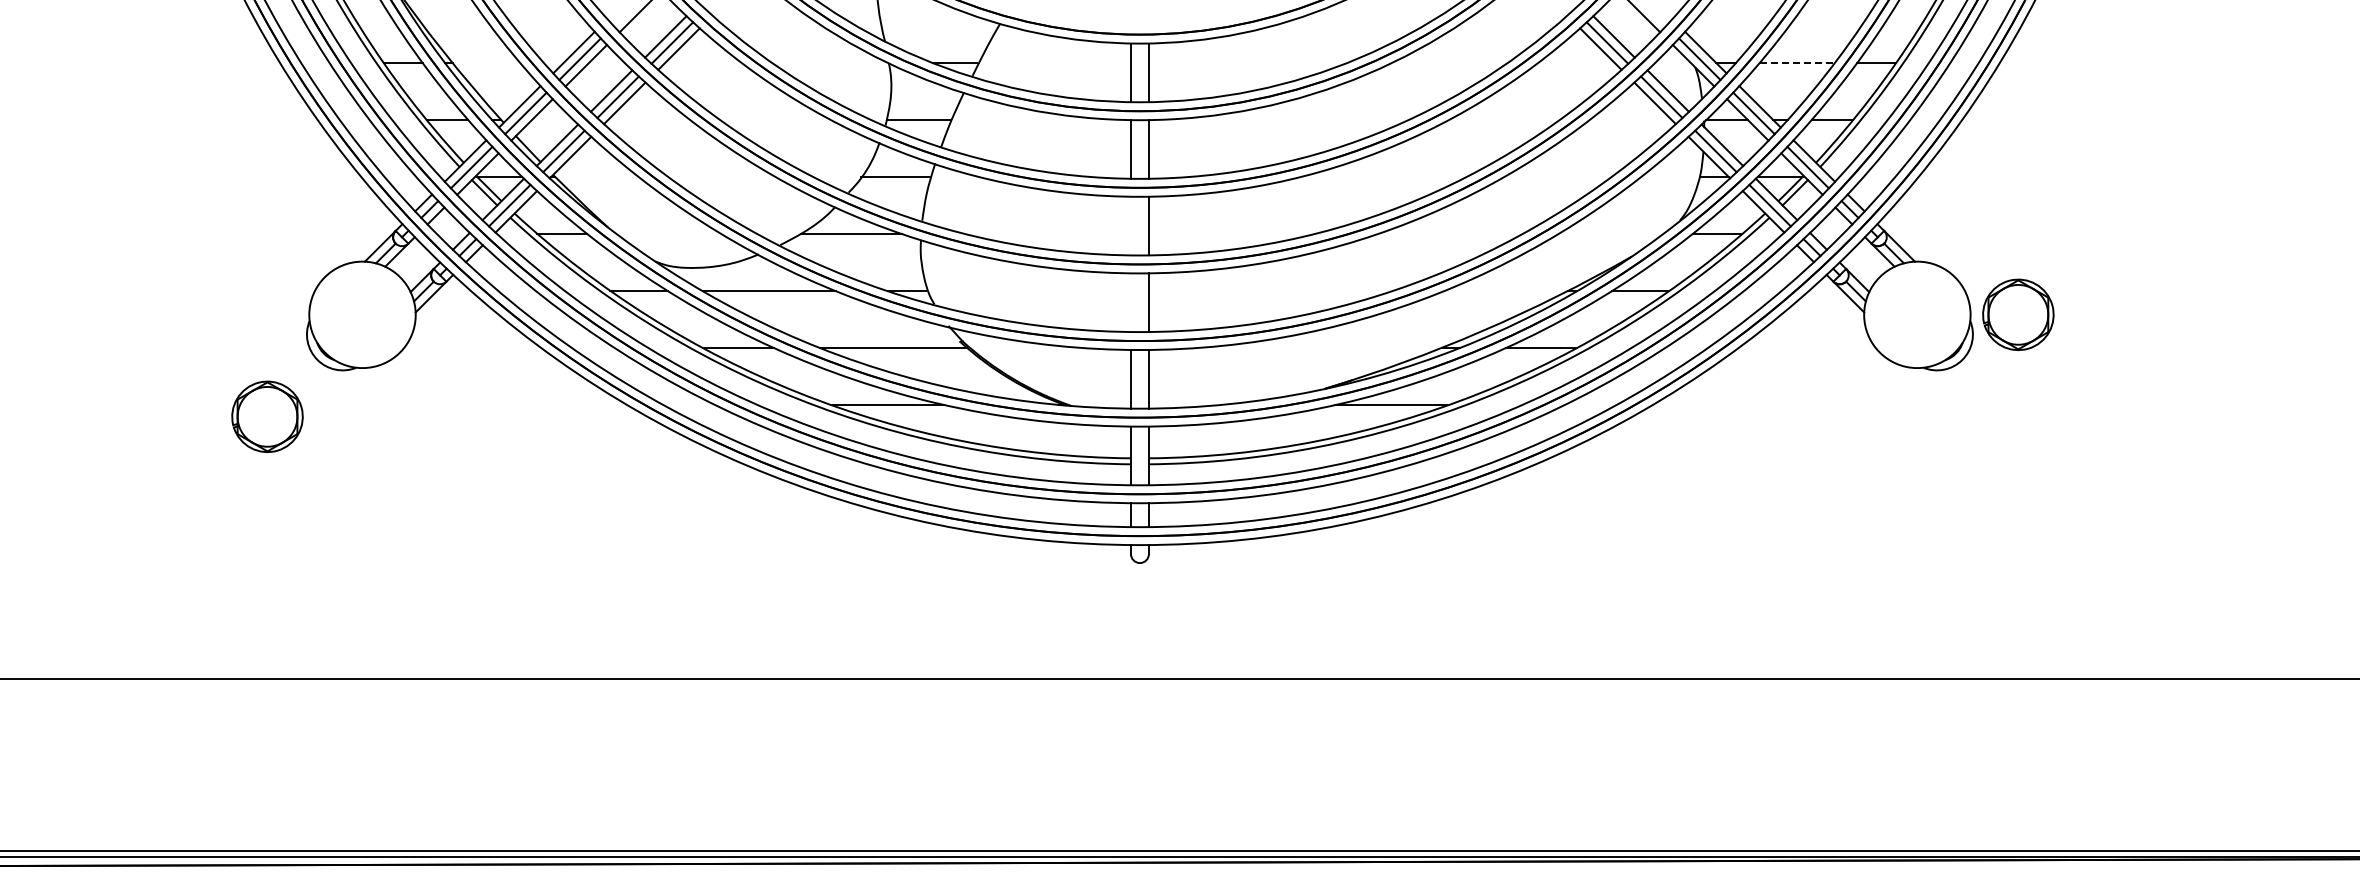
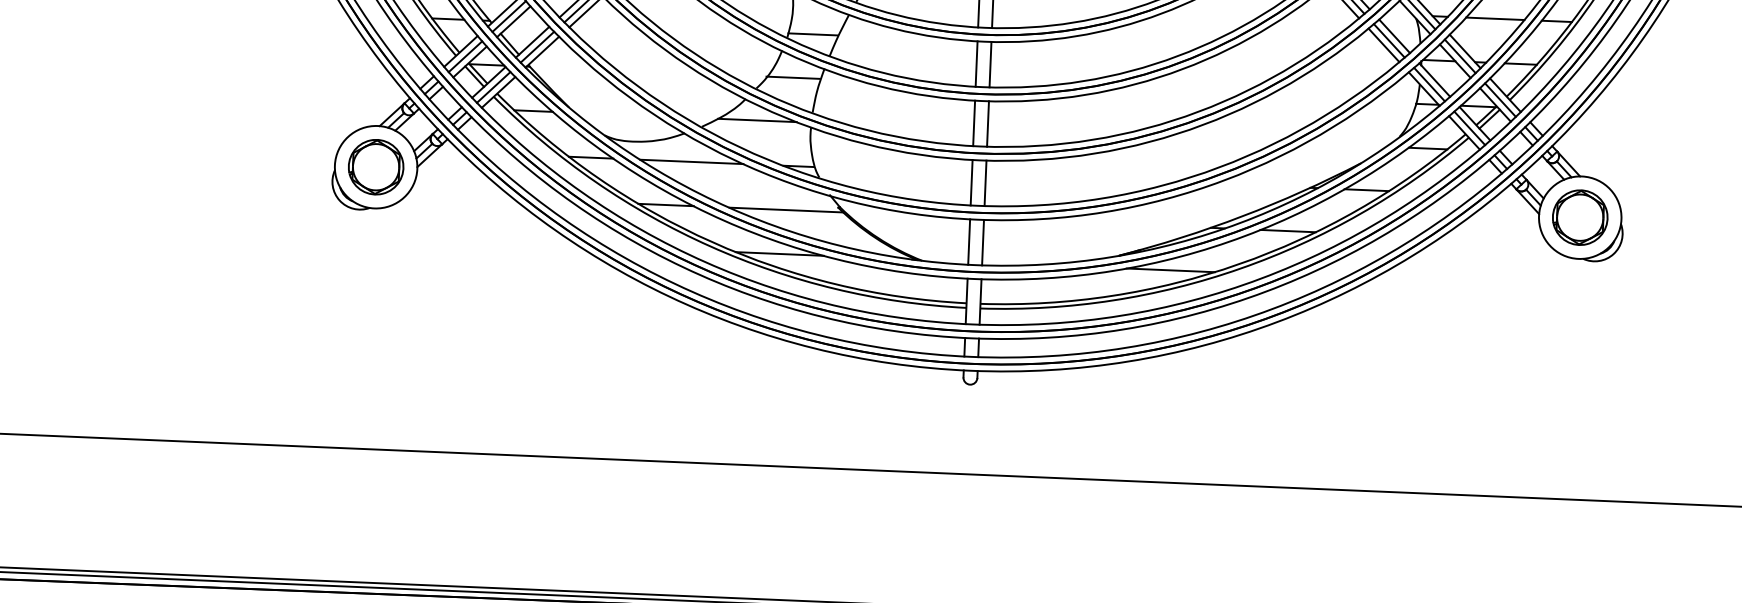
line: (1797, 63) -> (1495, 19), dashed -> solid
line: (1130, 225) -> (973, 122), added
line: (1130, 302) -> (971, 182), added
part: (2018, 314) -> (1580, 217), moved
part: (267, 416) -> (376, 166), moved

